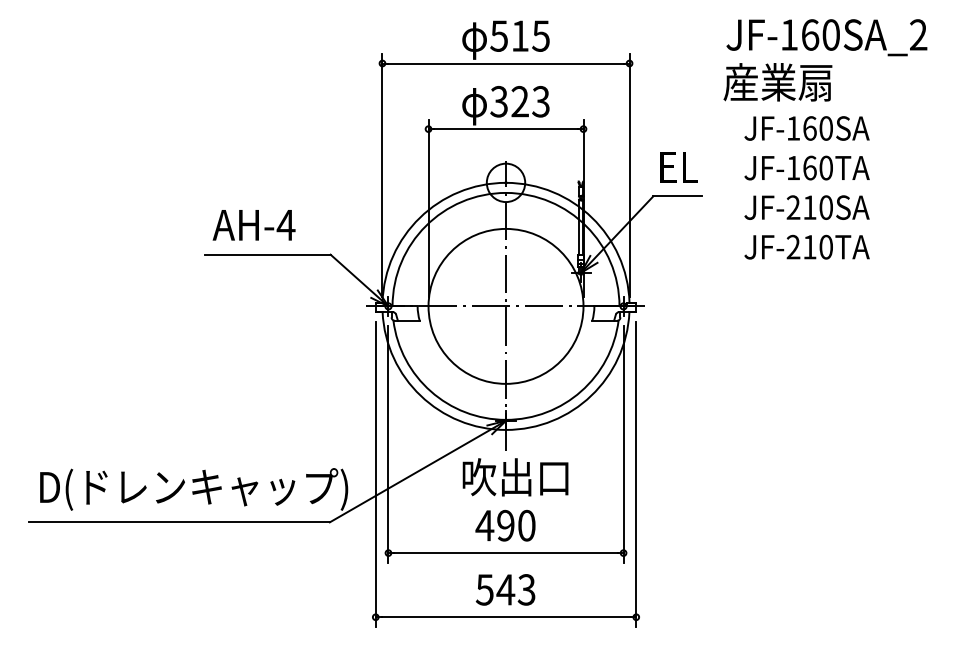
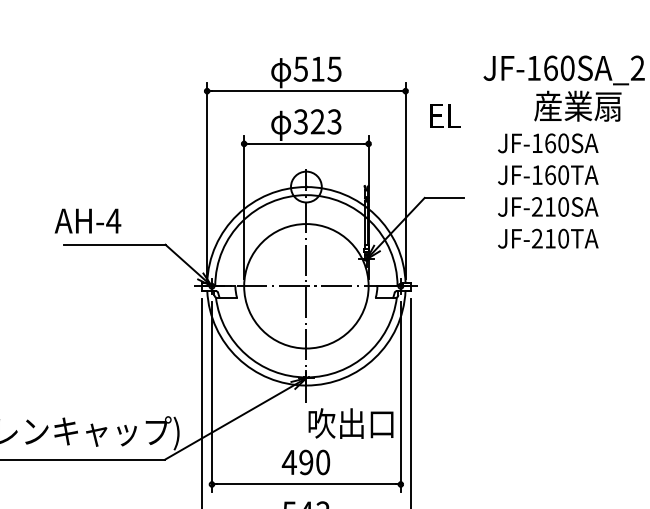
text: (777, 82) -> (577, 106), moved
text: (678, 167) -> (444, 116), moved
text: (253, 225) -> (87, 221), moved
text: (515, 477) -> (350, 423), moved

